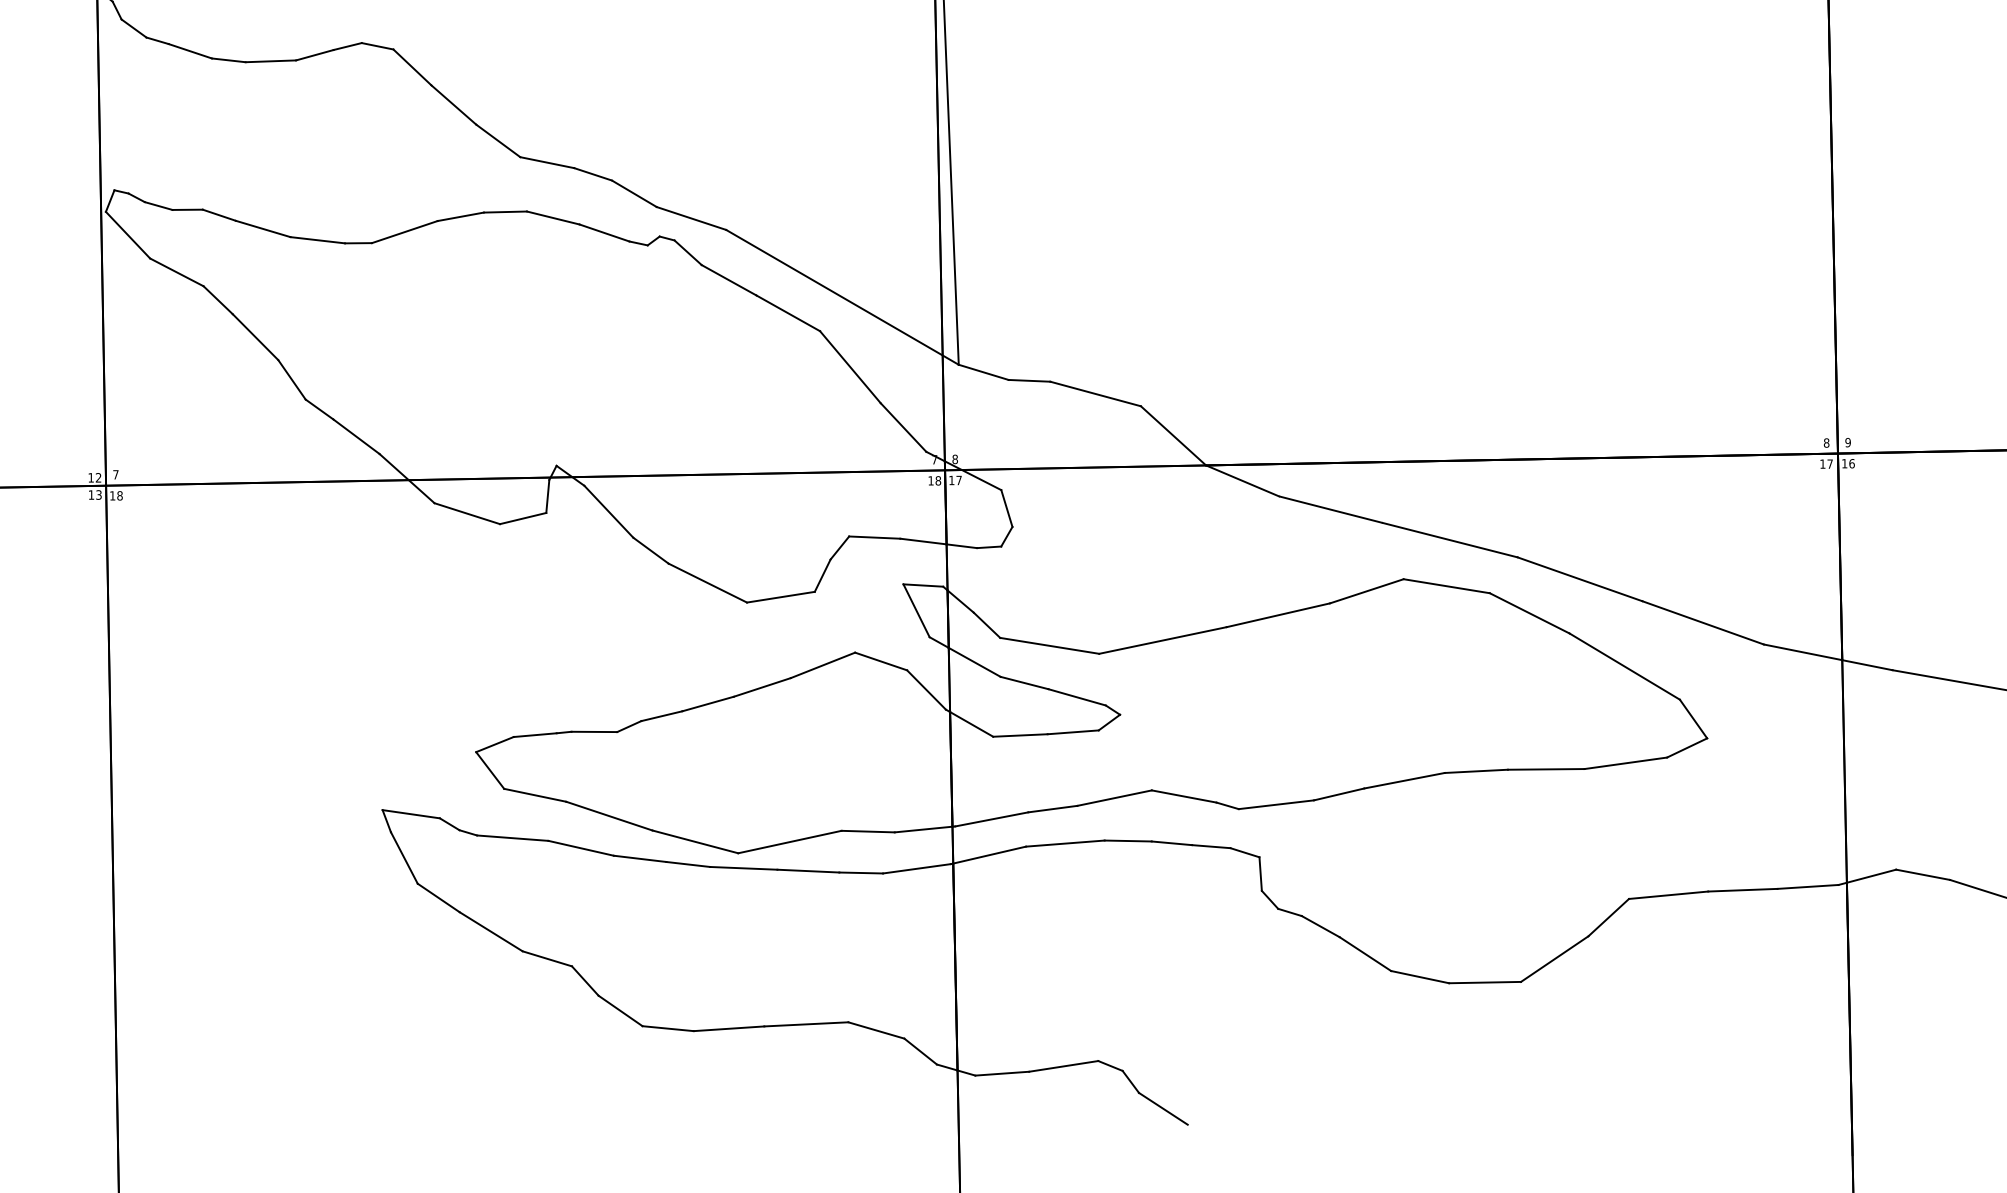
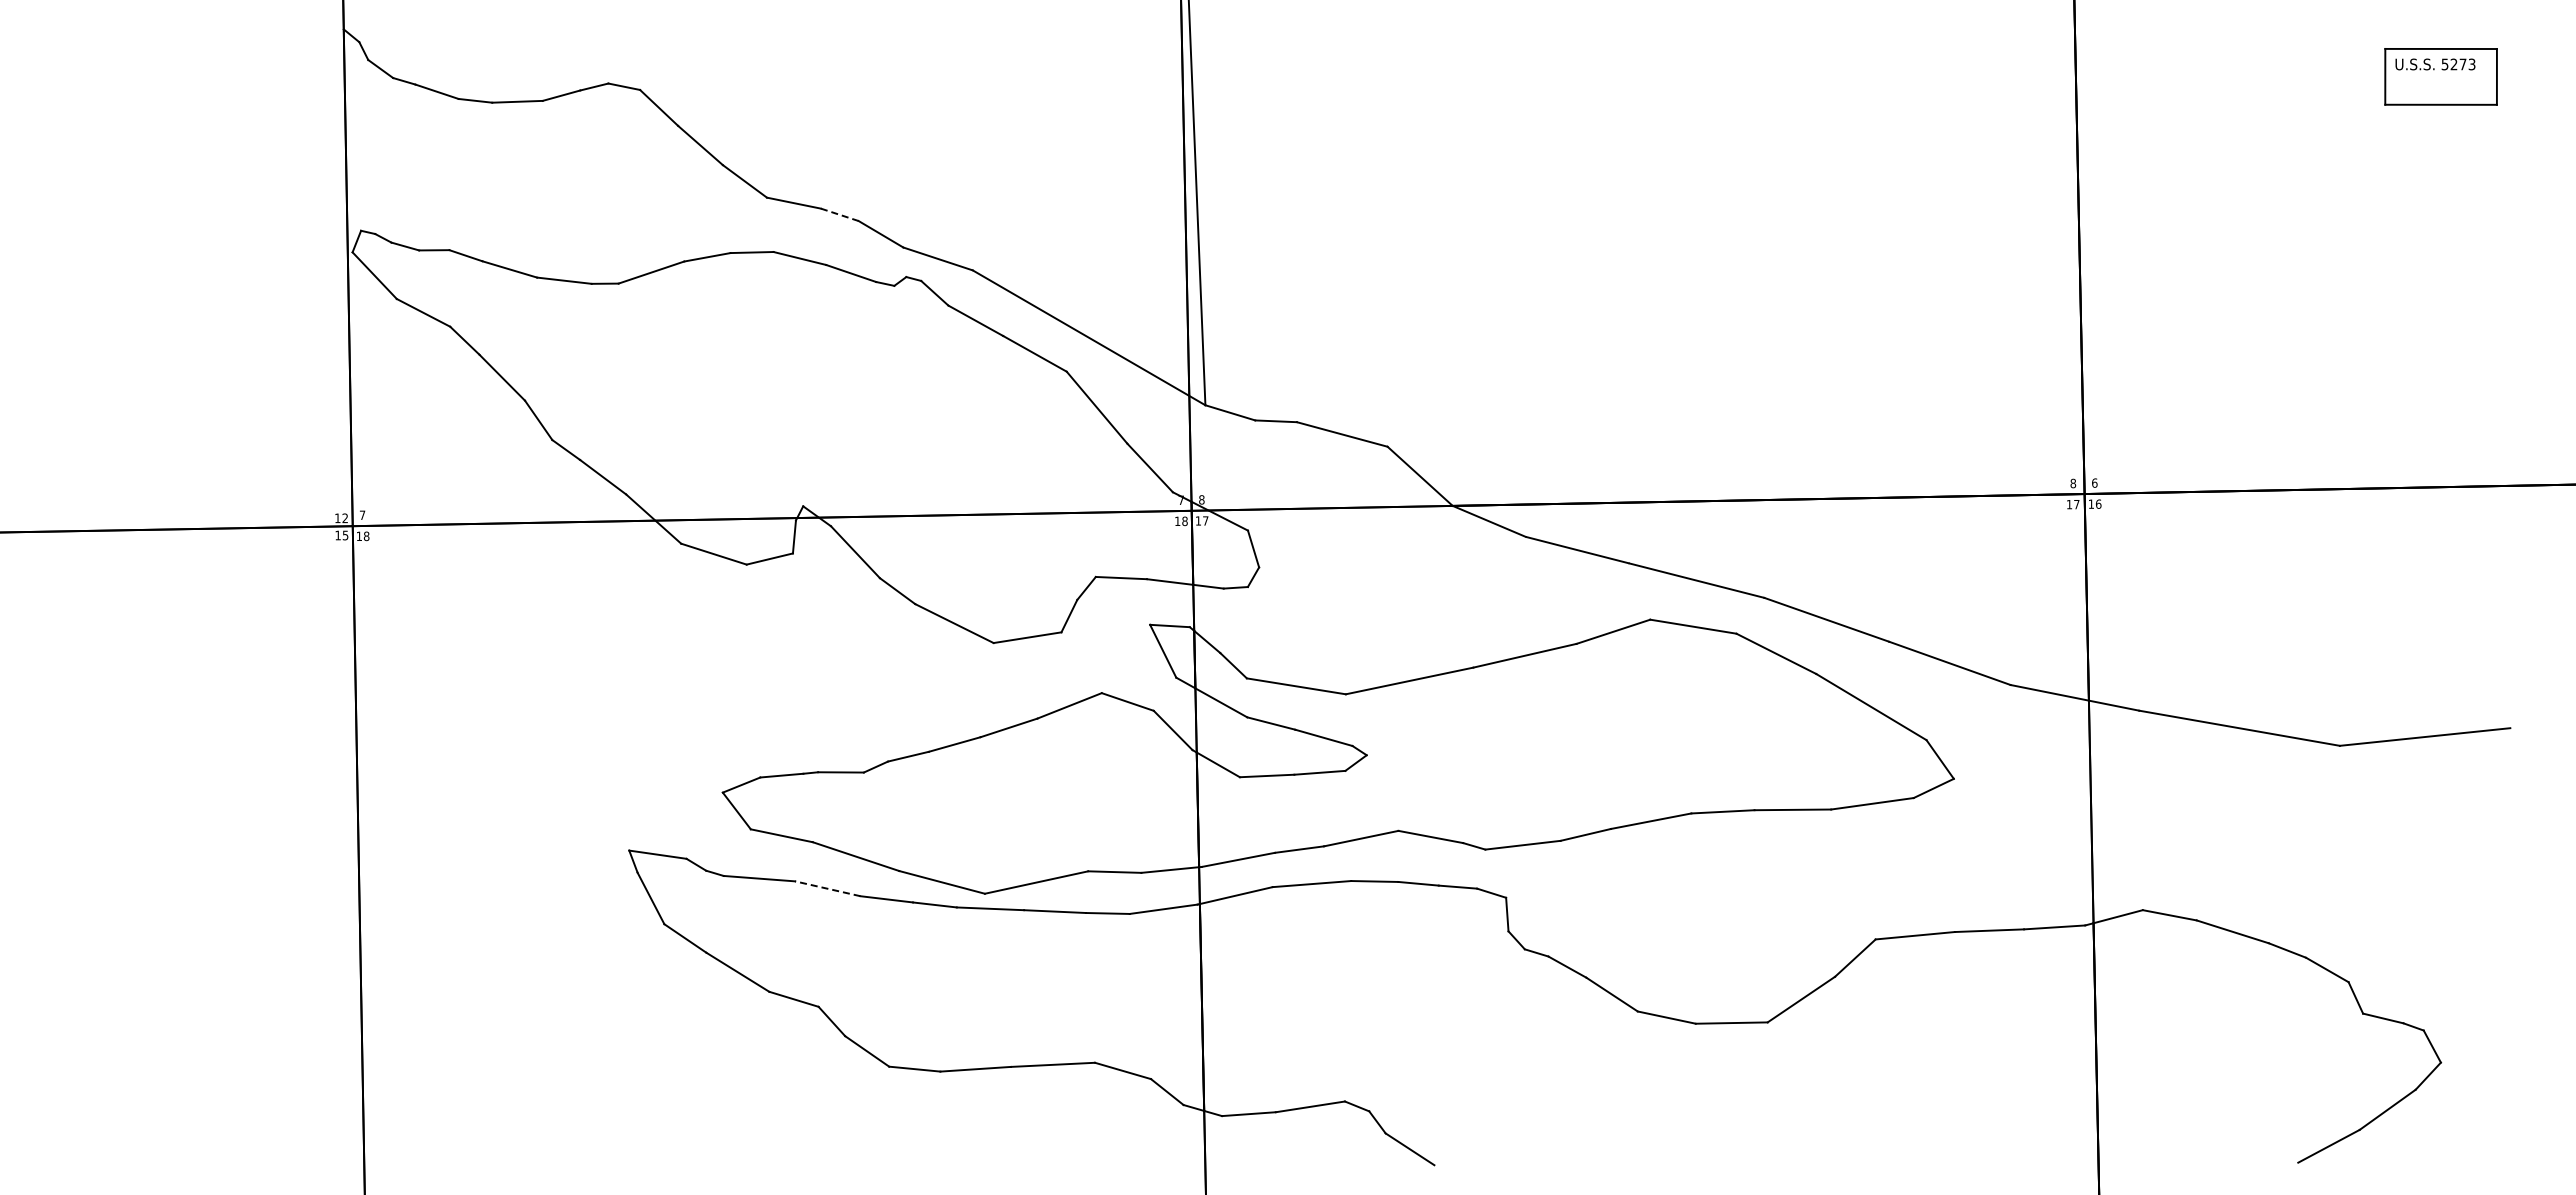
line: (592, 174) -> (839, 214), solid -> dashed
text: (1847, 442) -> (2094, 482), 9 -> 6
text: (98, 494) -> (345, 534), 13 -> 15
line: (580, 848) -> (827, 888), solid -> dashed

